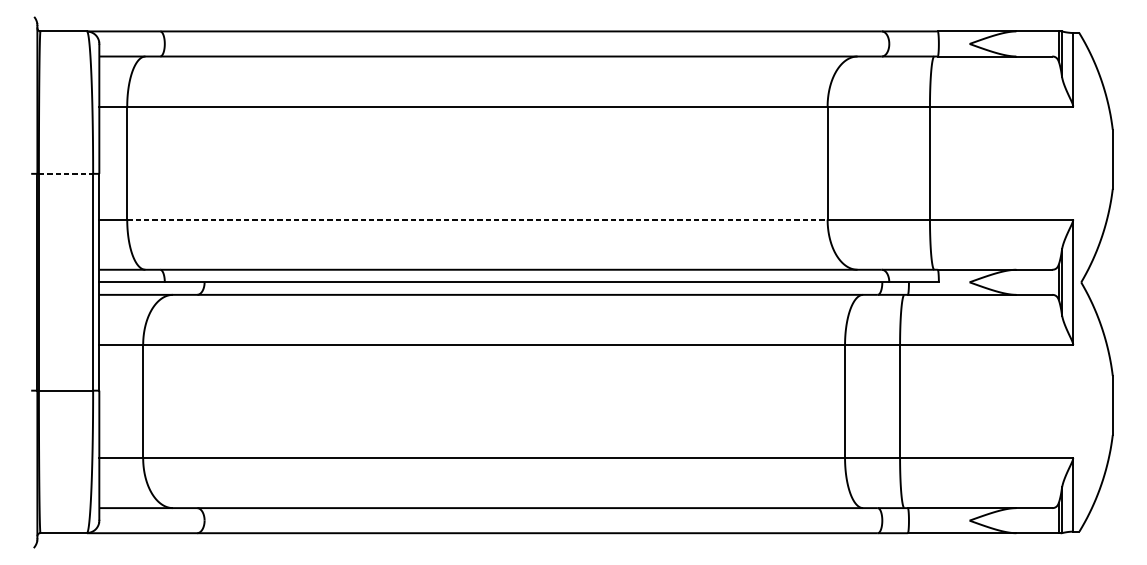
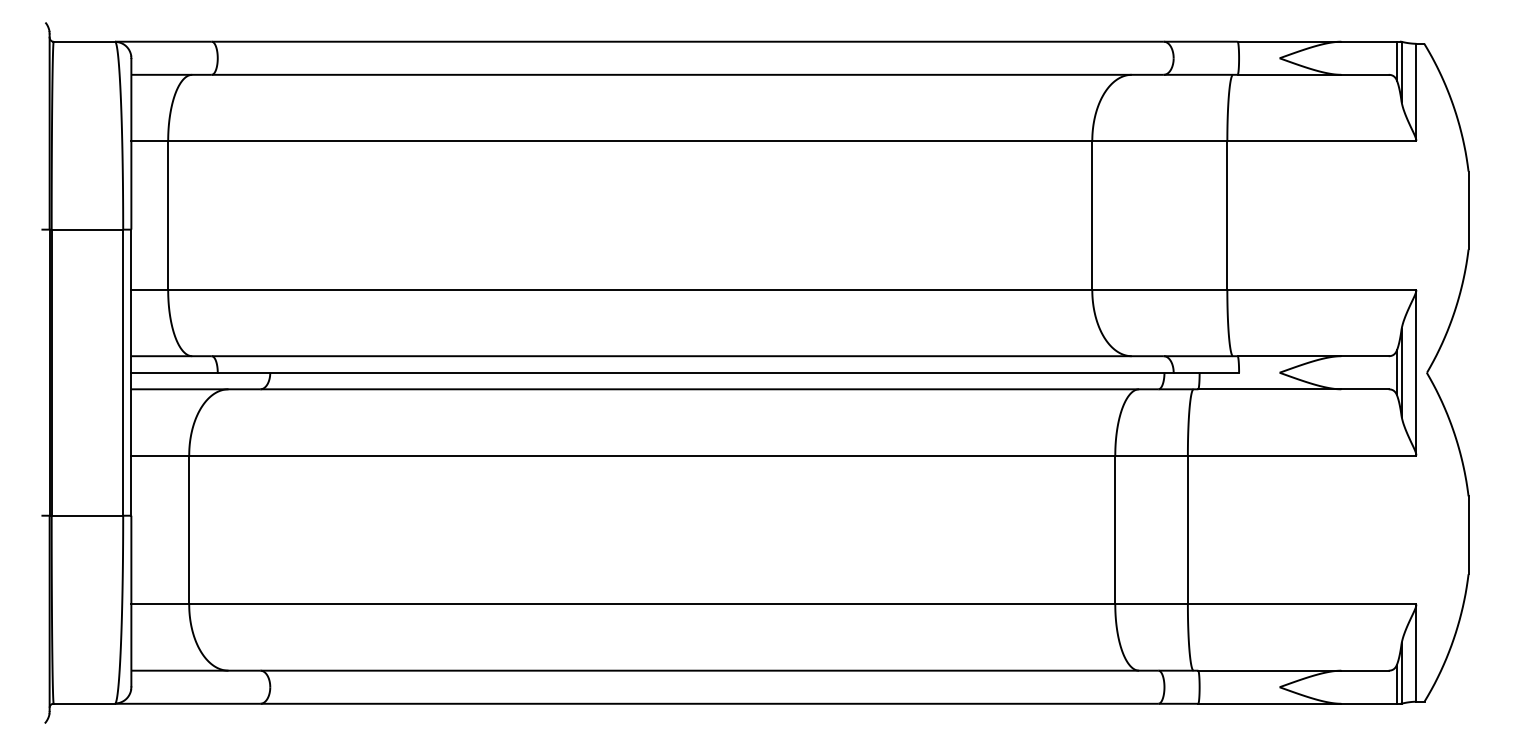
line: (66, 173) -> (87, 229), dashed -> solid
line: (477, 219) -> (630, 290), dashed -> solid

